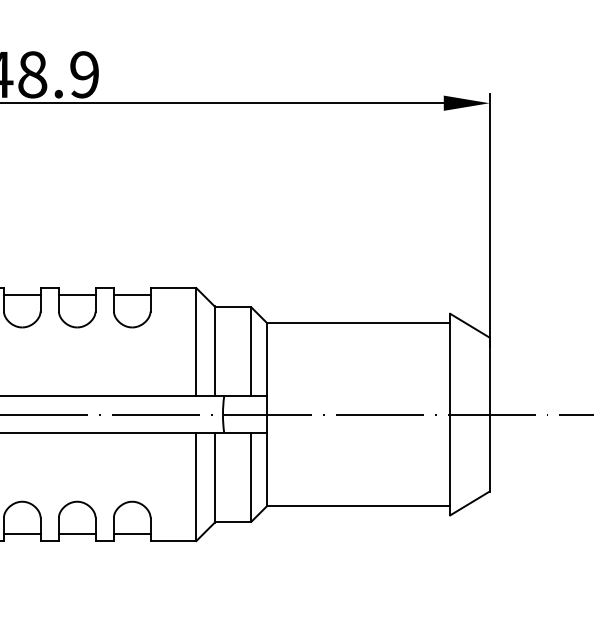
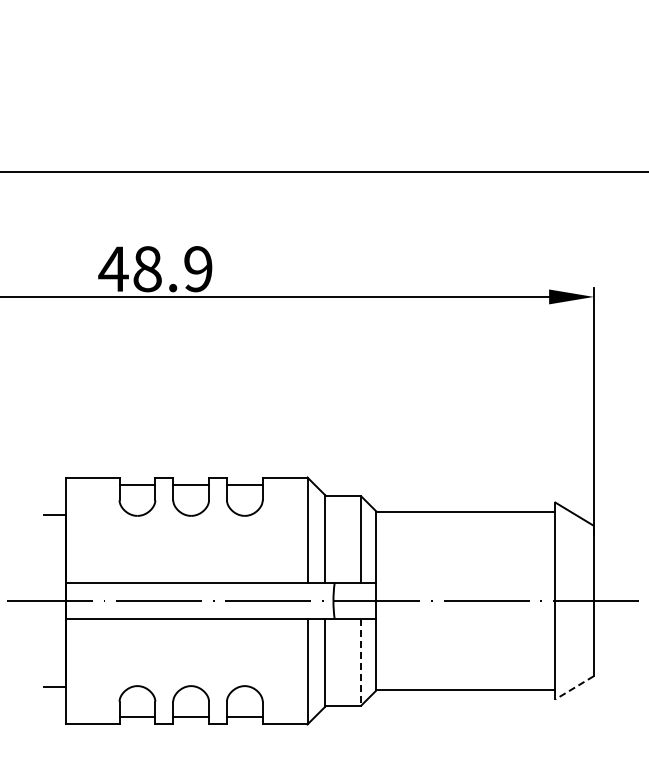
line: (251, 477) -> (361, 662), solid -> dashed
line: (469, 504) -> (574, 688), solid -> dashed

